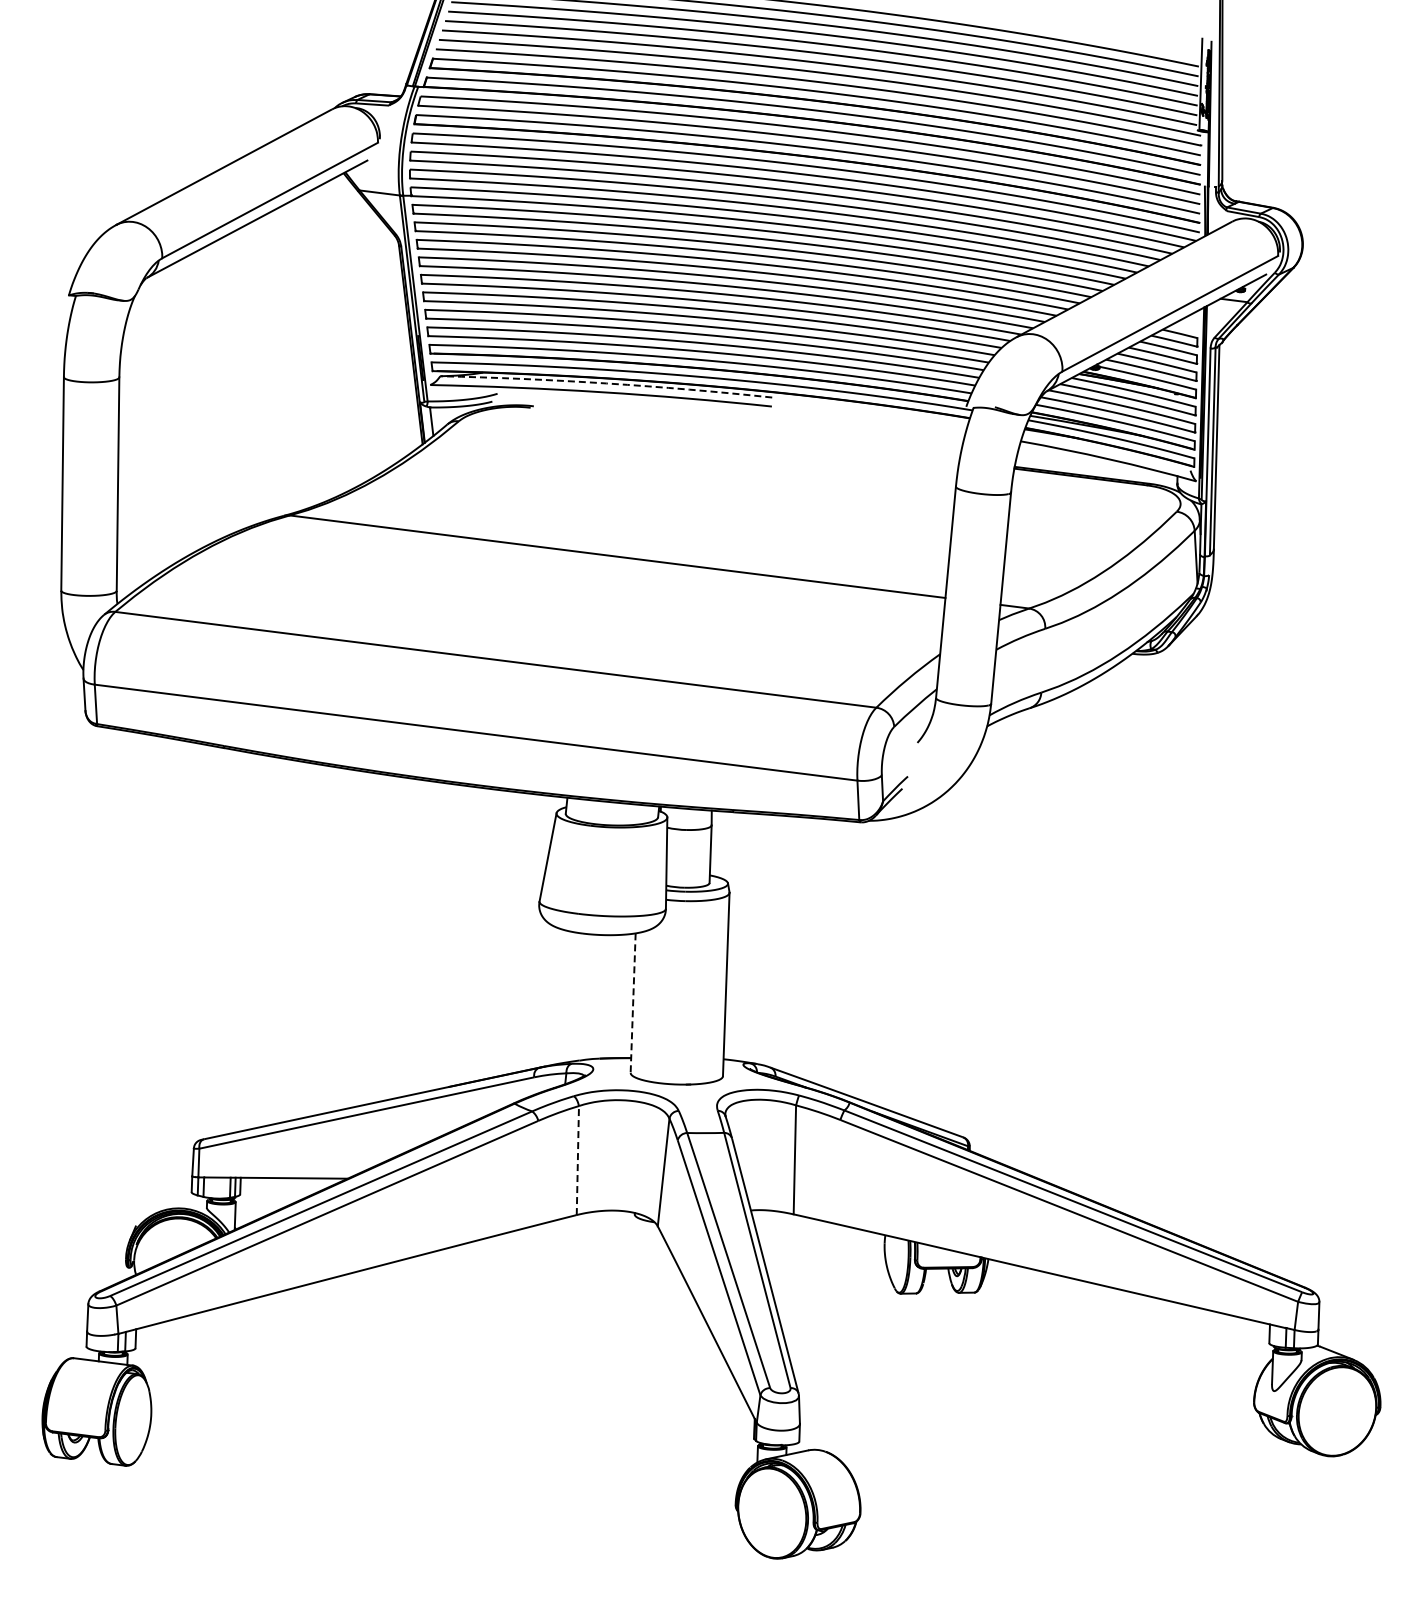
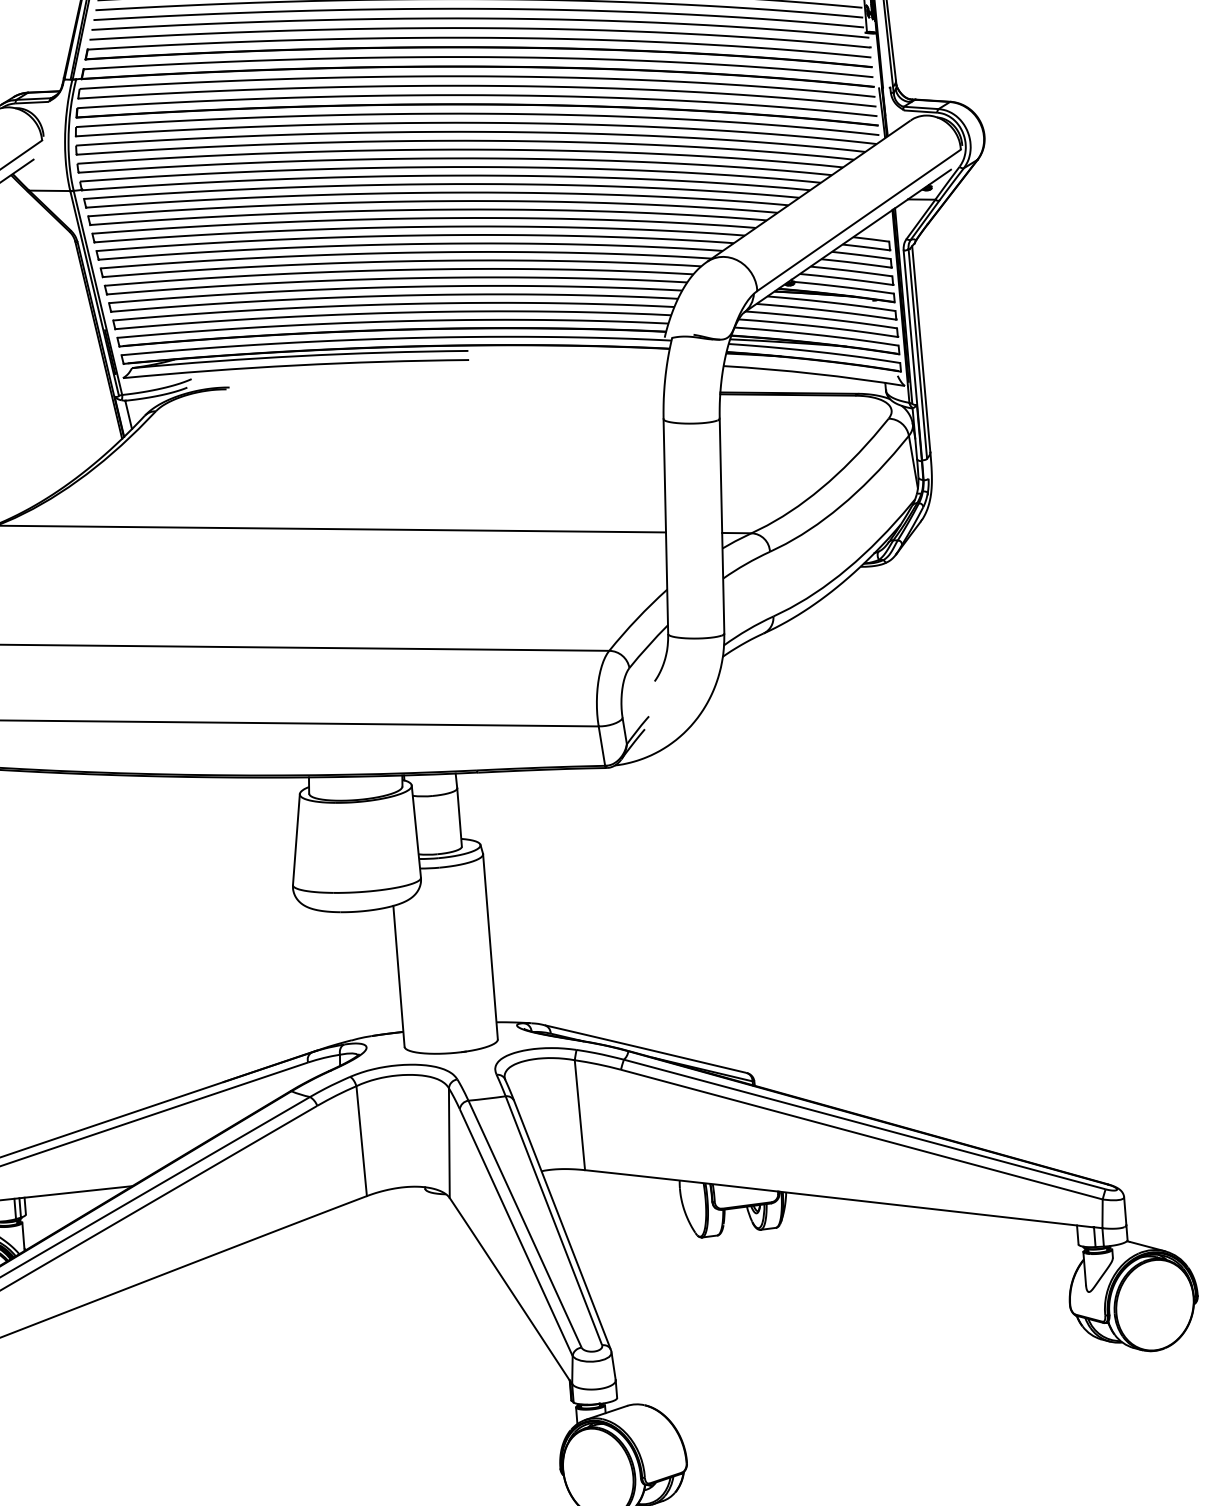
arc: (606, 383) -> (300, 356), dashed -> solid
line: (633, 1003) -> (399, 976), dashed -> solid
line: (577, 1160) -> (361, 1141), dashed -> solid

